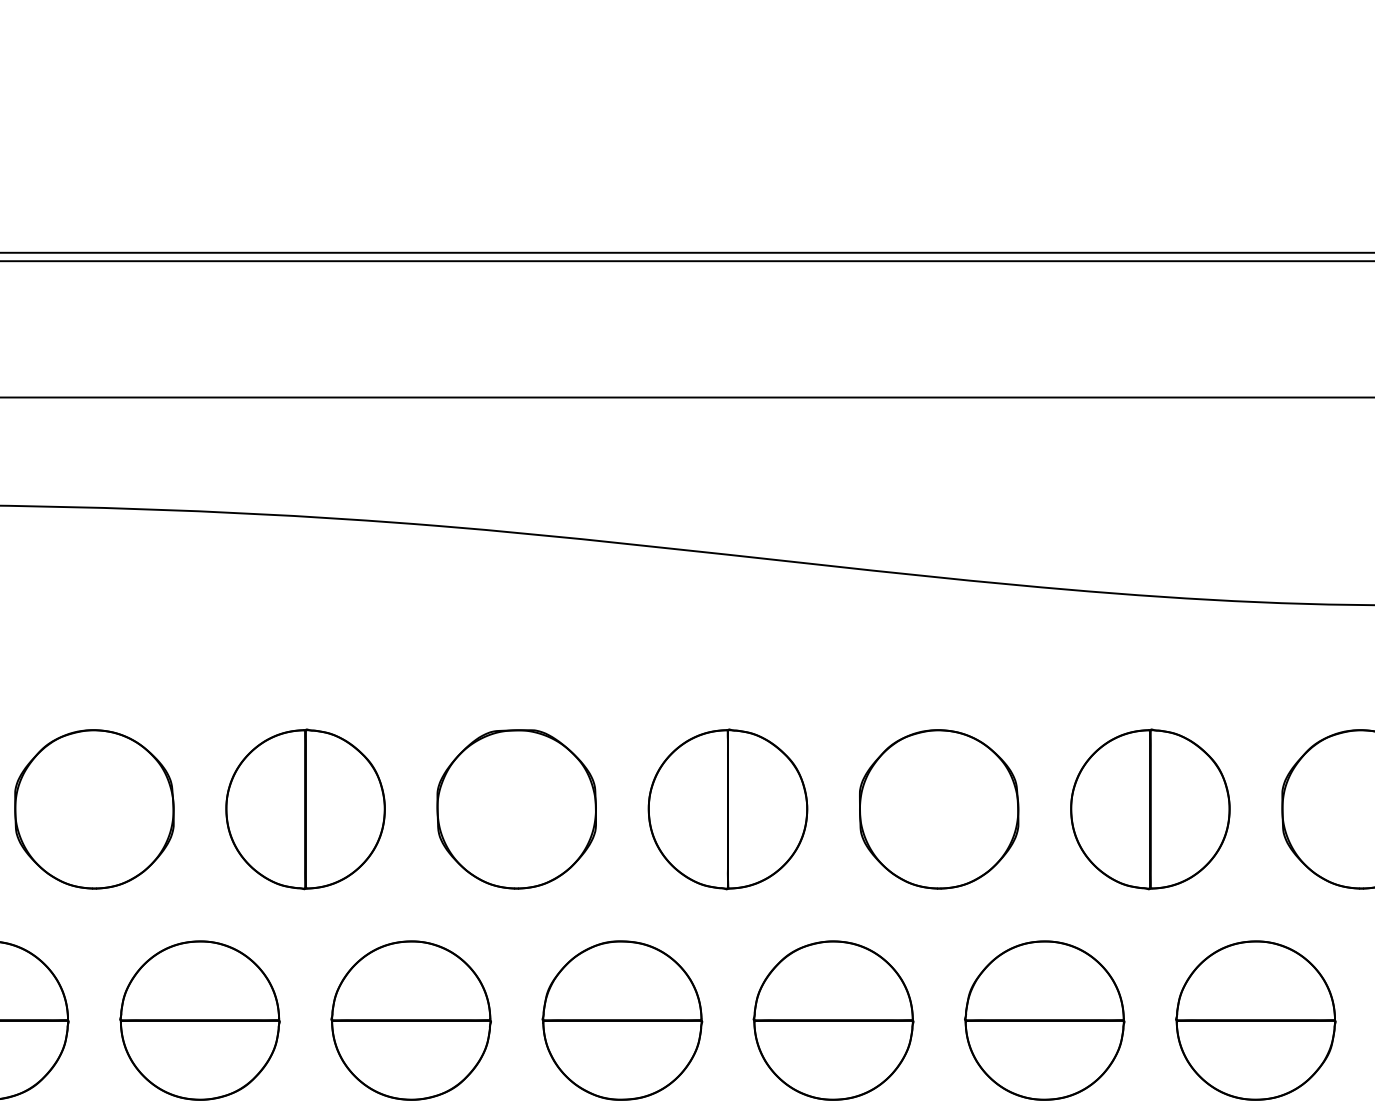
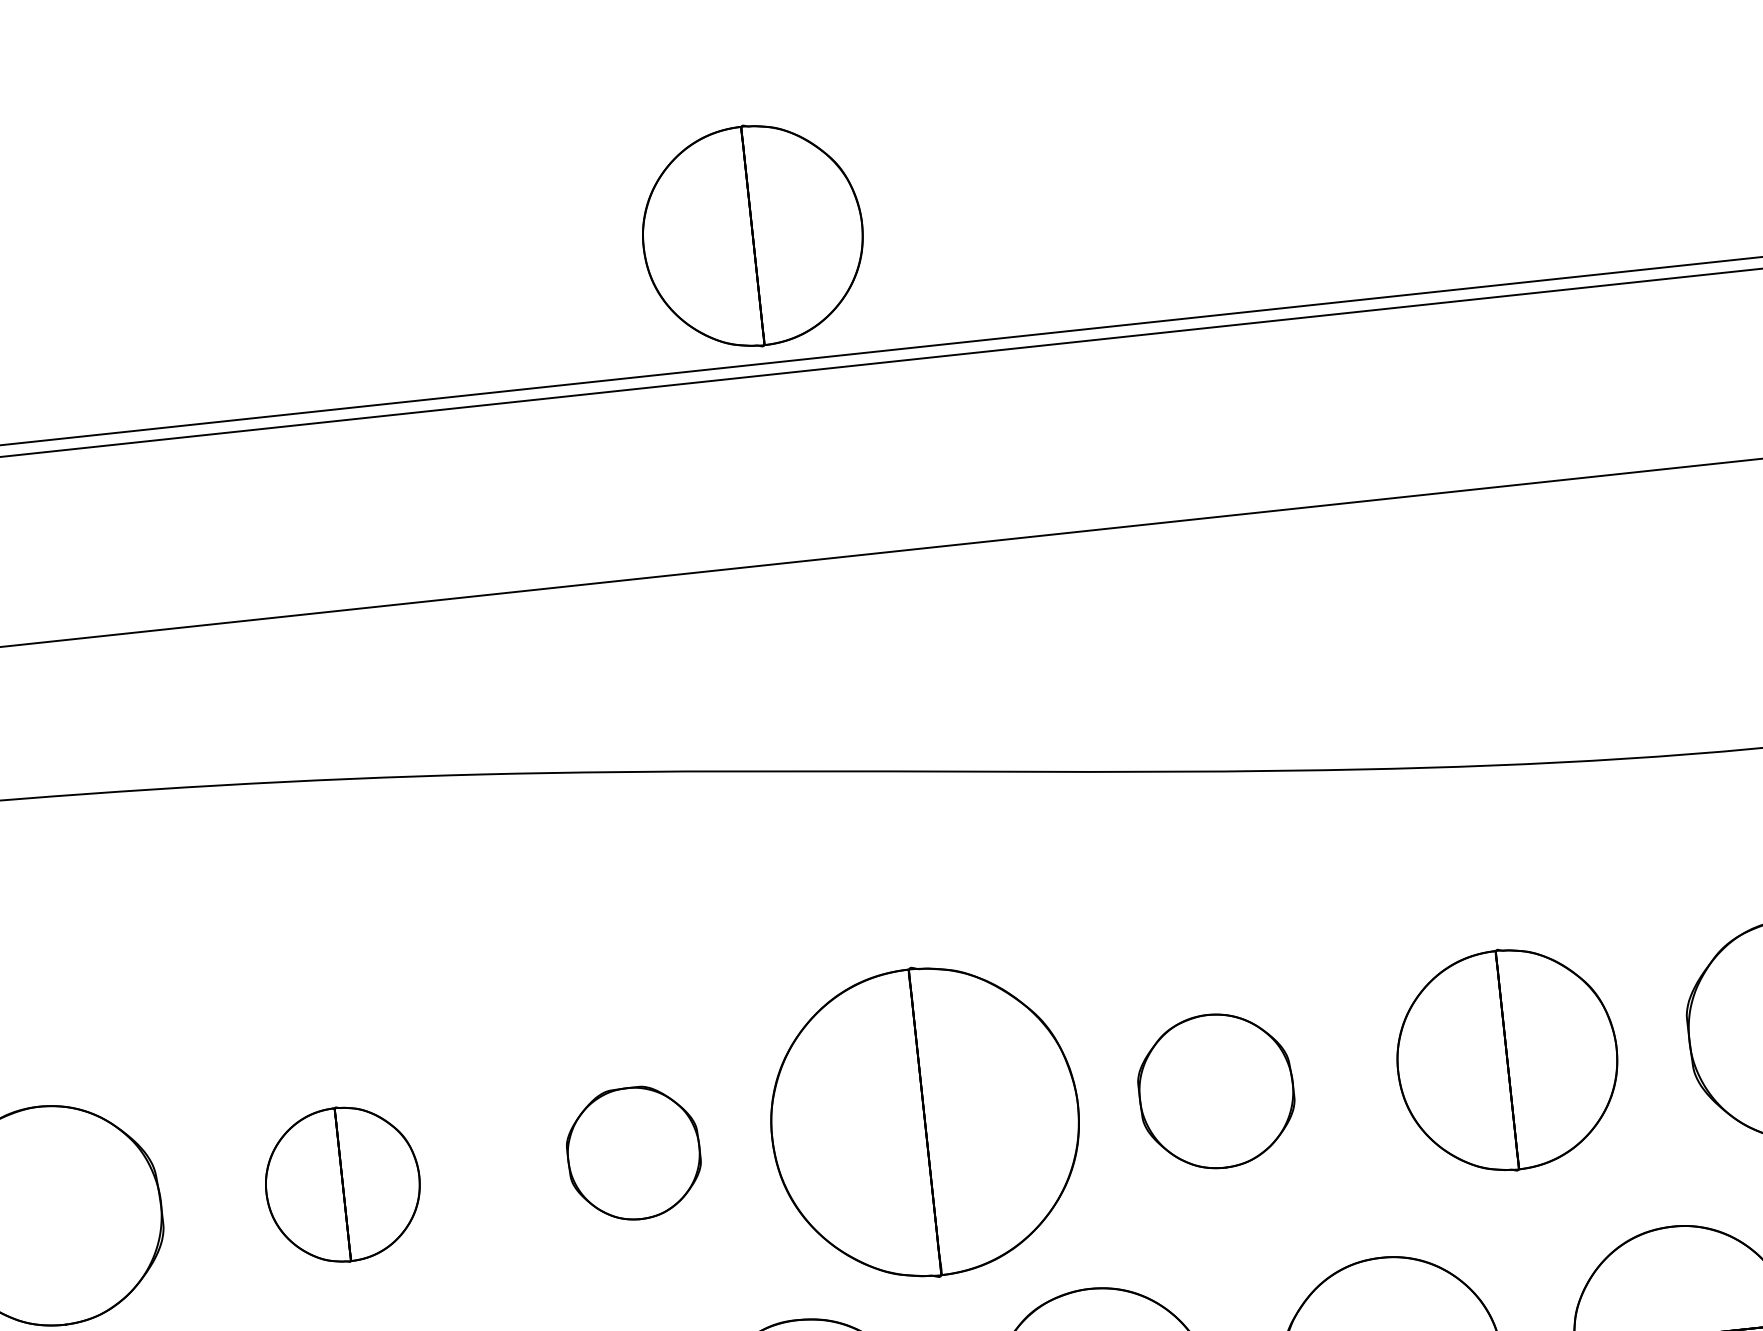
part: (672, 160) -> (753, 236), added
part: (305, 809) -> (342, 1184), size x0.7
part: (516, 809) -> (633, 1153), size x0.6
part: (727, 809) -> (924, 1122), size x1.4
part: (939, 809) -> (1216, 1091), size x0.7

